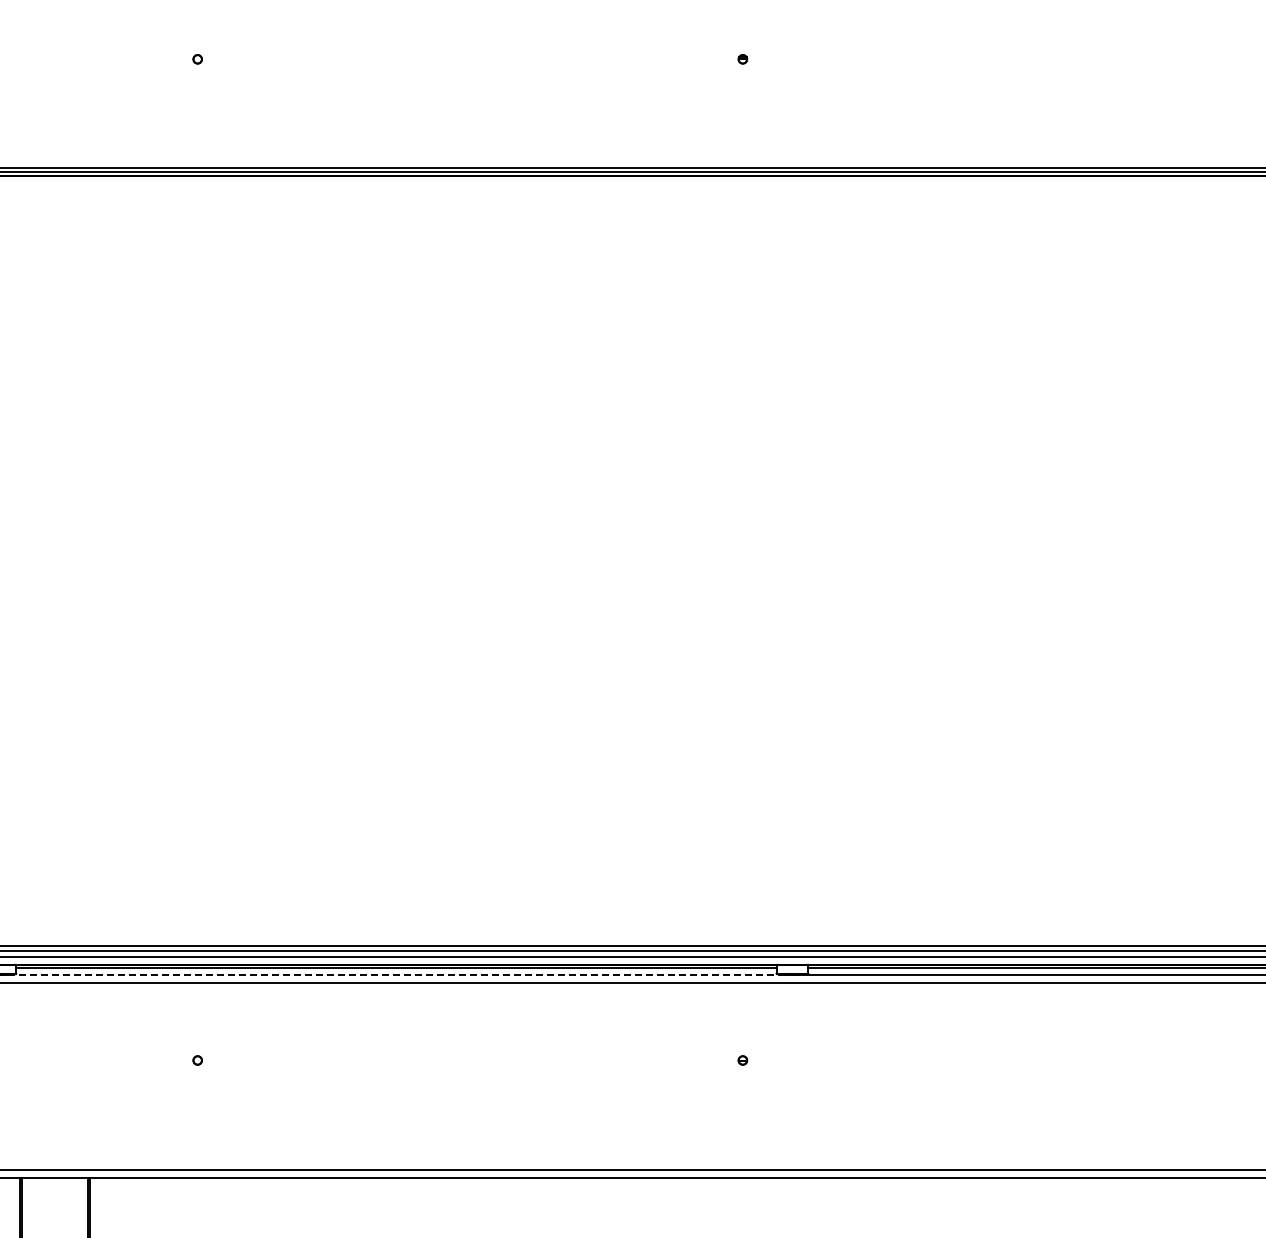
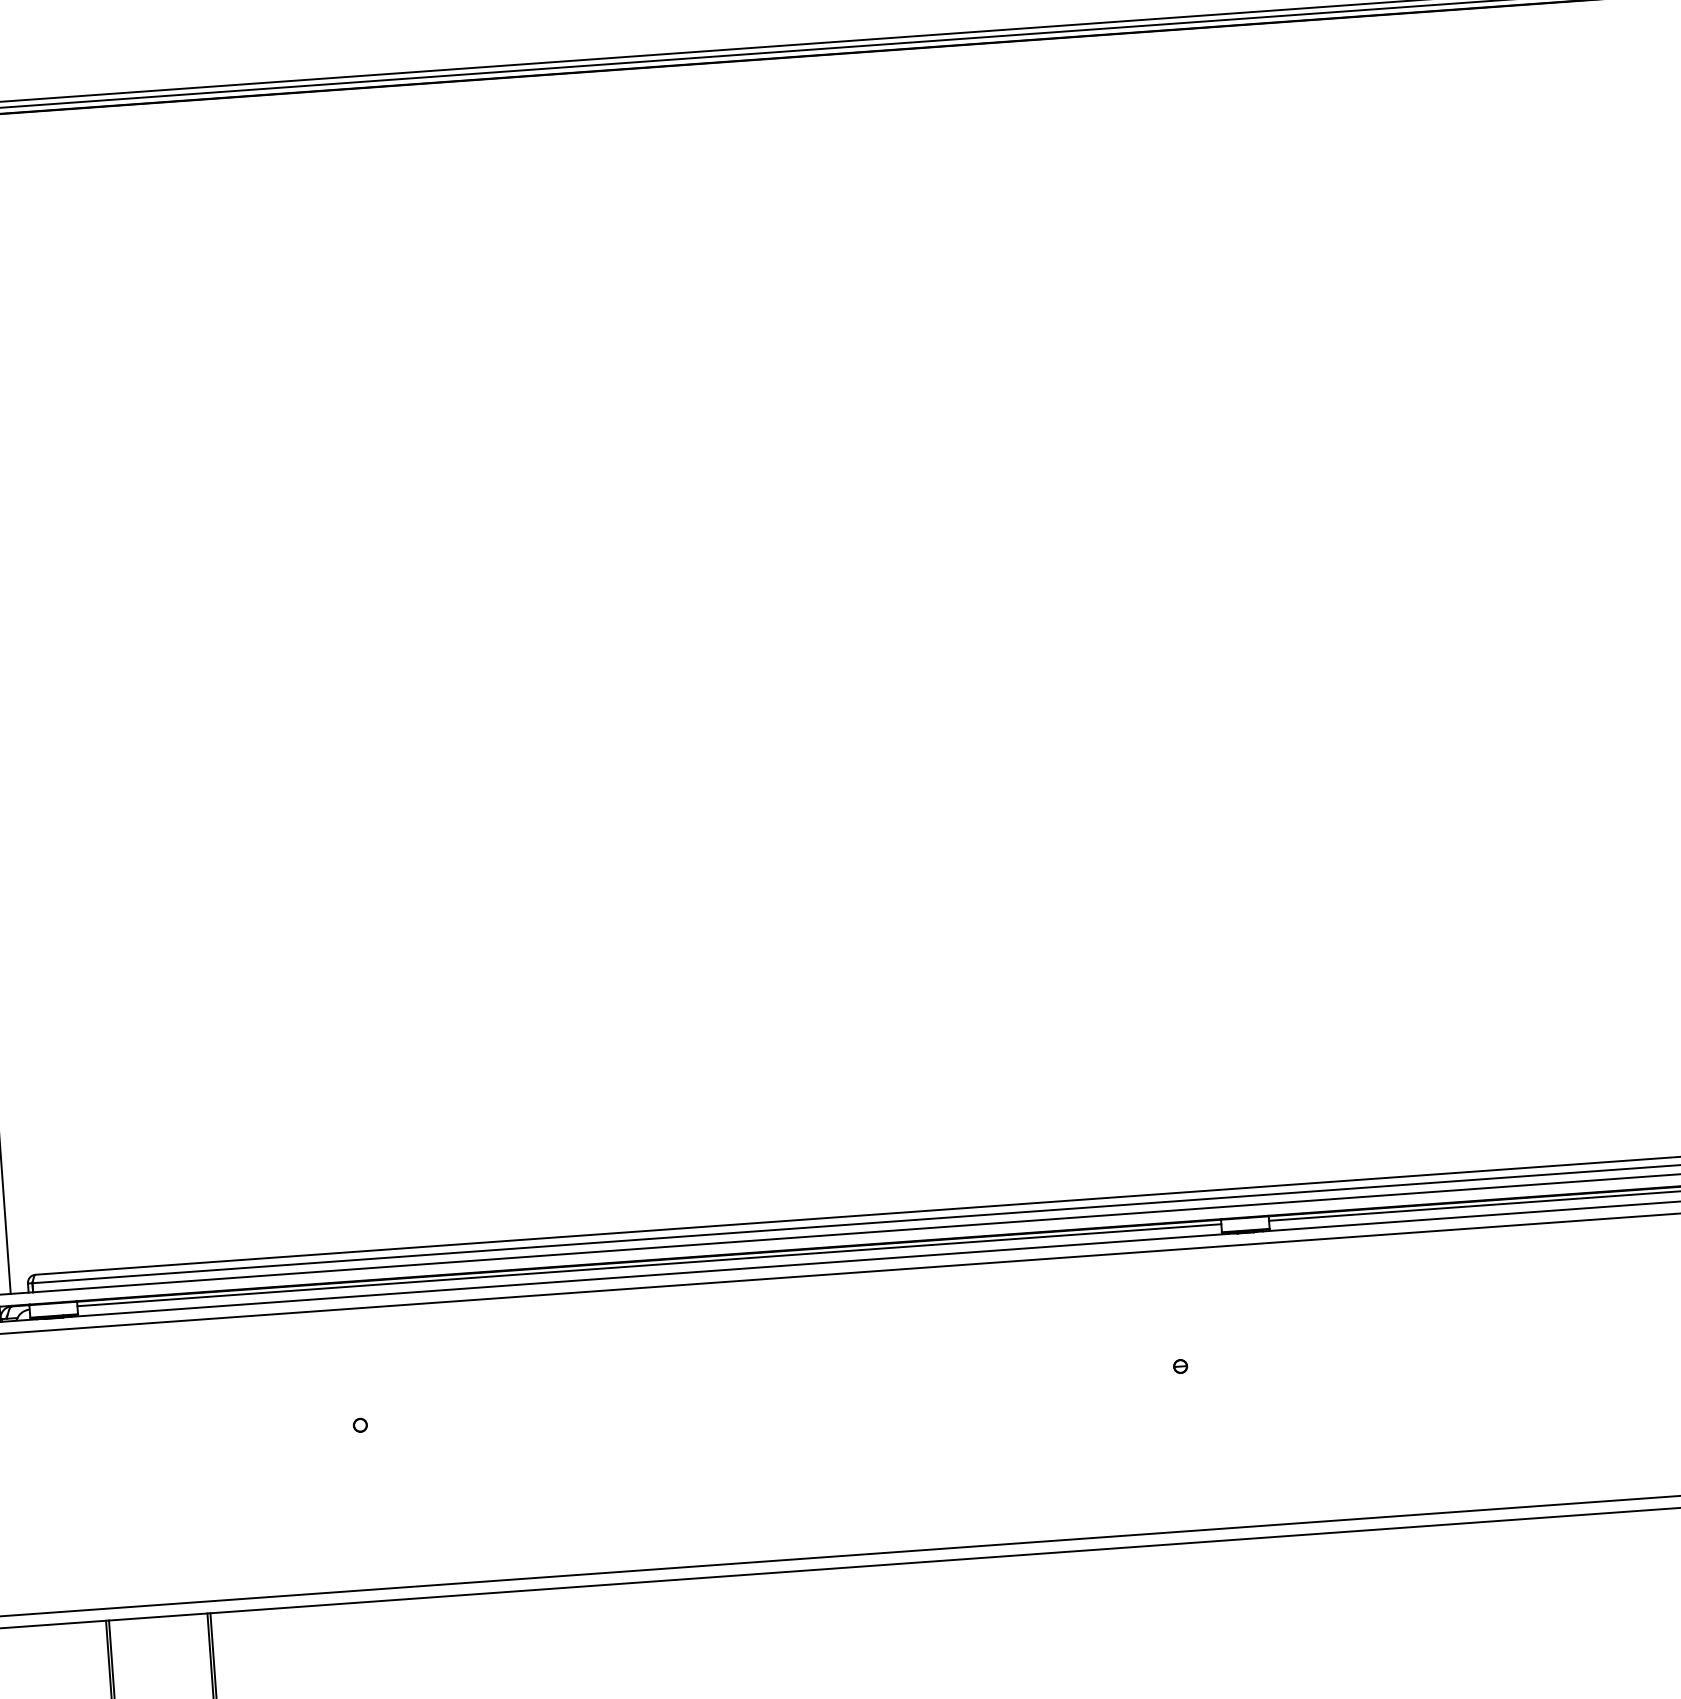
line: (395, 975) -> (648, 1276), dashed -> solid

